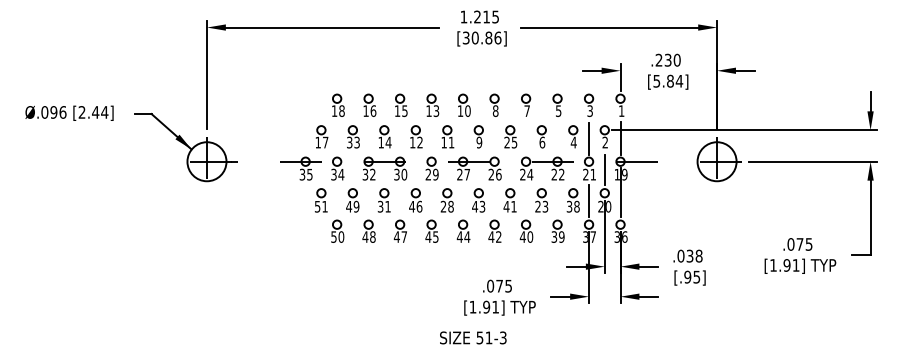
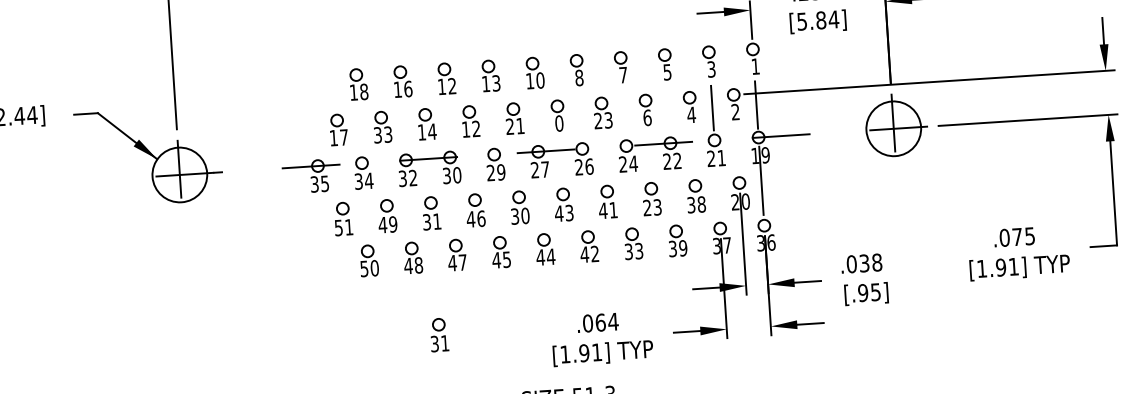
text: (404, 111) -> (451, 86), 15 -> 12
text: (514, 141) -> (608, 118), 25 -> 23
text: (443, 142) -> (509, 126), 11 -> 21
text: (478, 142) -> (558, 123), 9 -> 0
line: (604, 169) -> (736, 149), removed
line: (589, 201) -> (718, 196), removed
text: (446, 206) -> (519, 215), 28 -> 30
text: (526, 236) -> (633, 250), 40 -> 33
text: (504, 285) -> (607, 321), .075 -> .064
part: (383, 287) -> (438, 335), added

